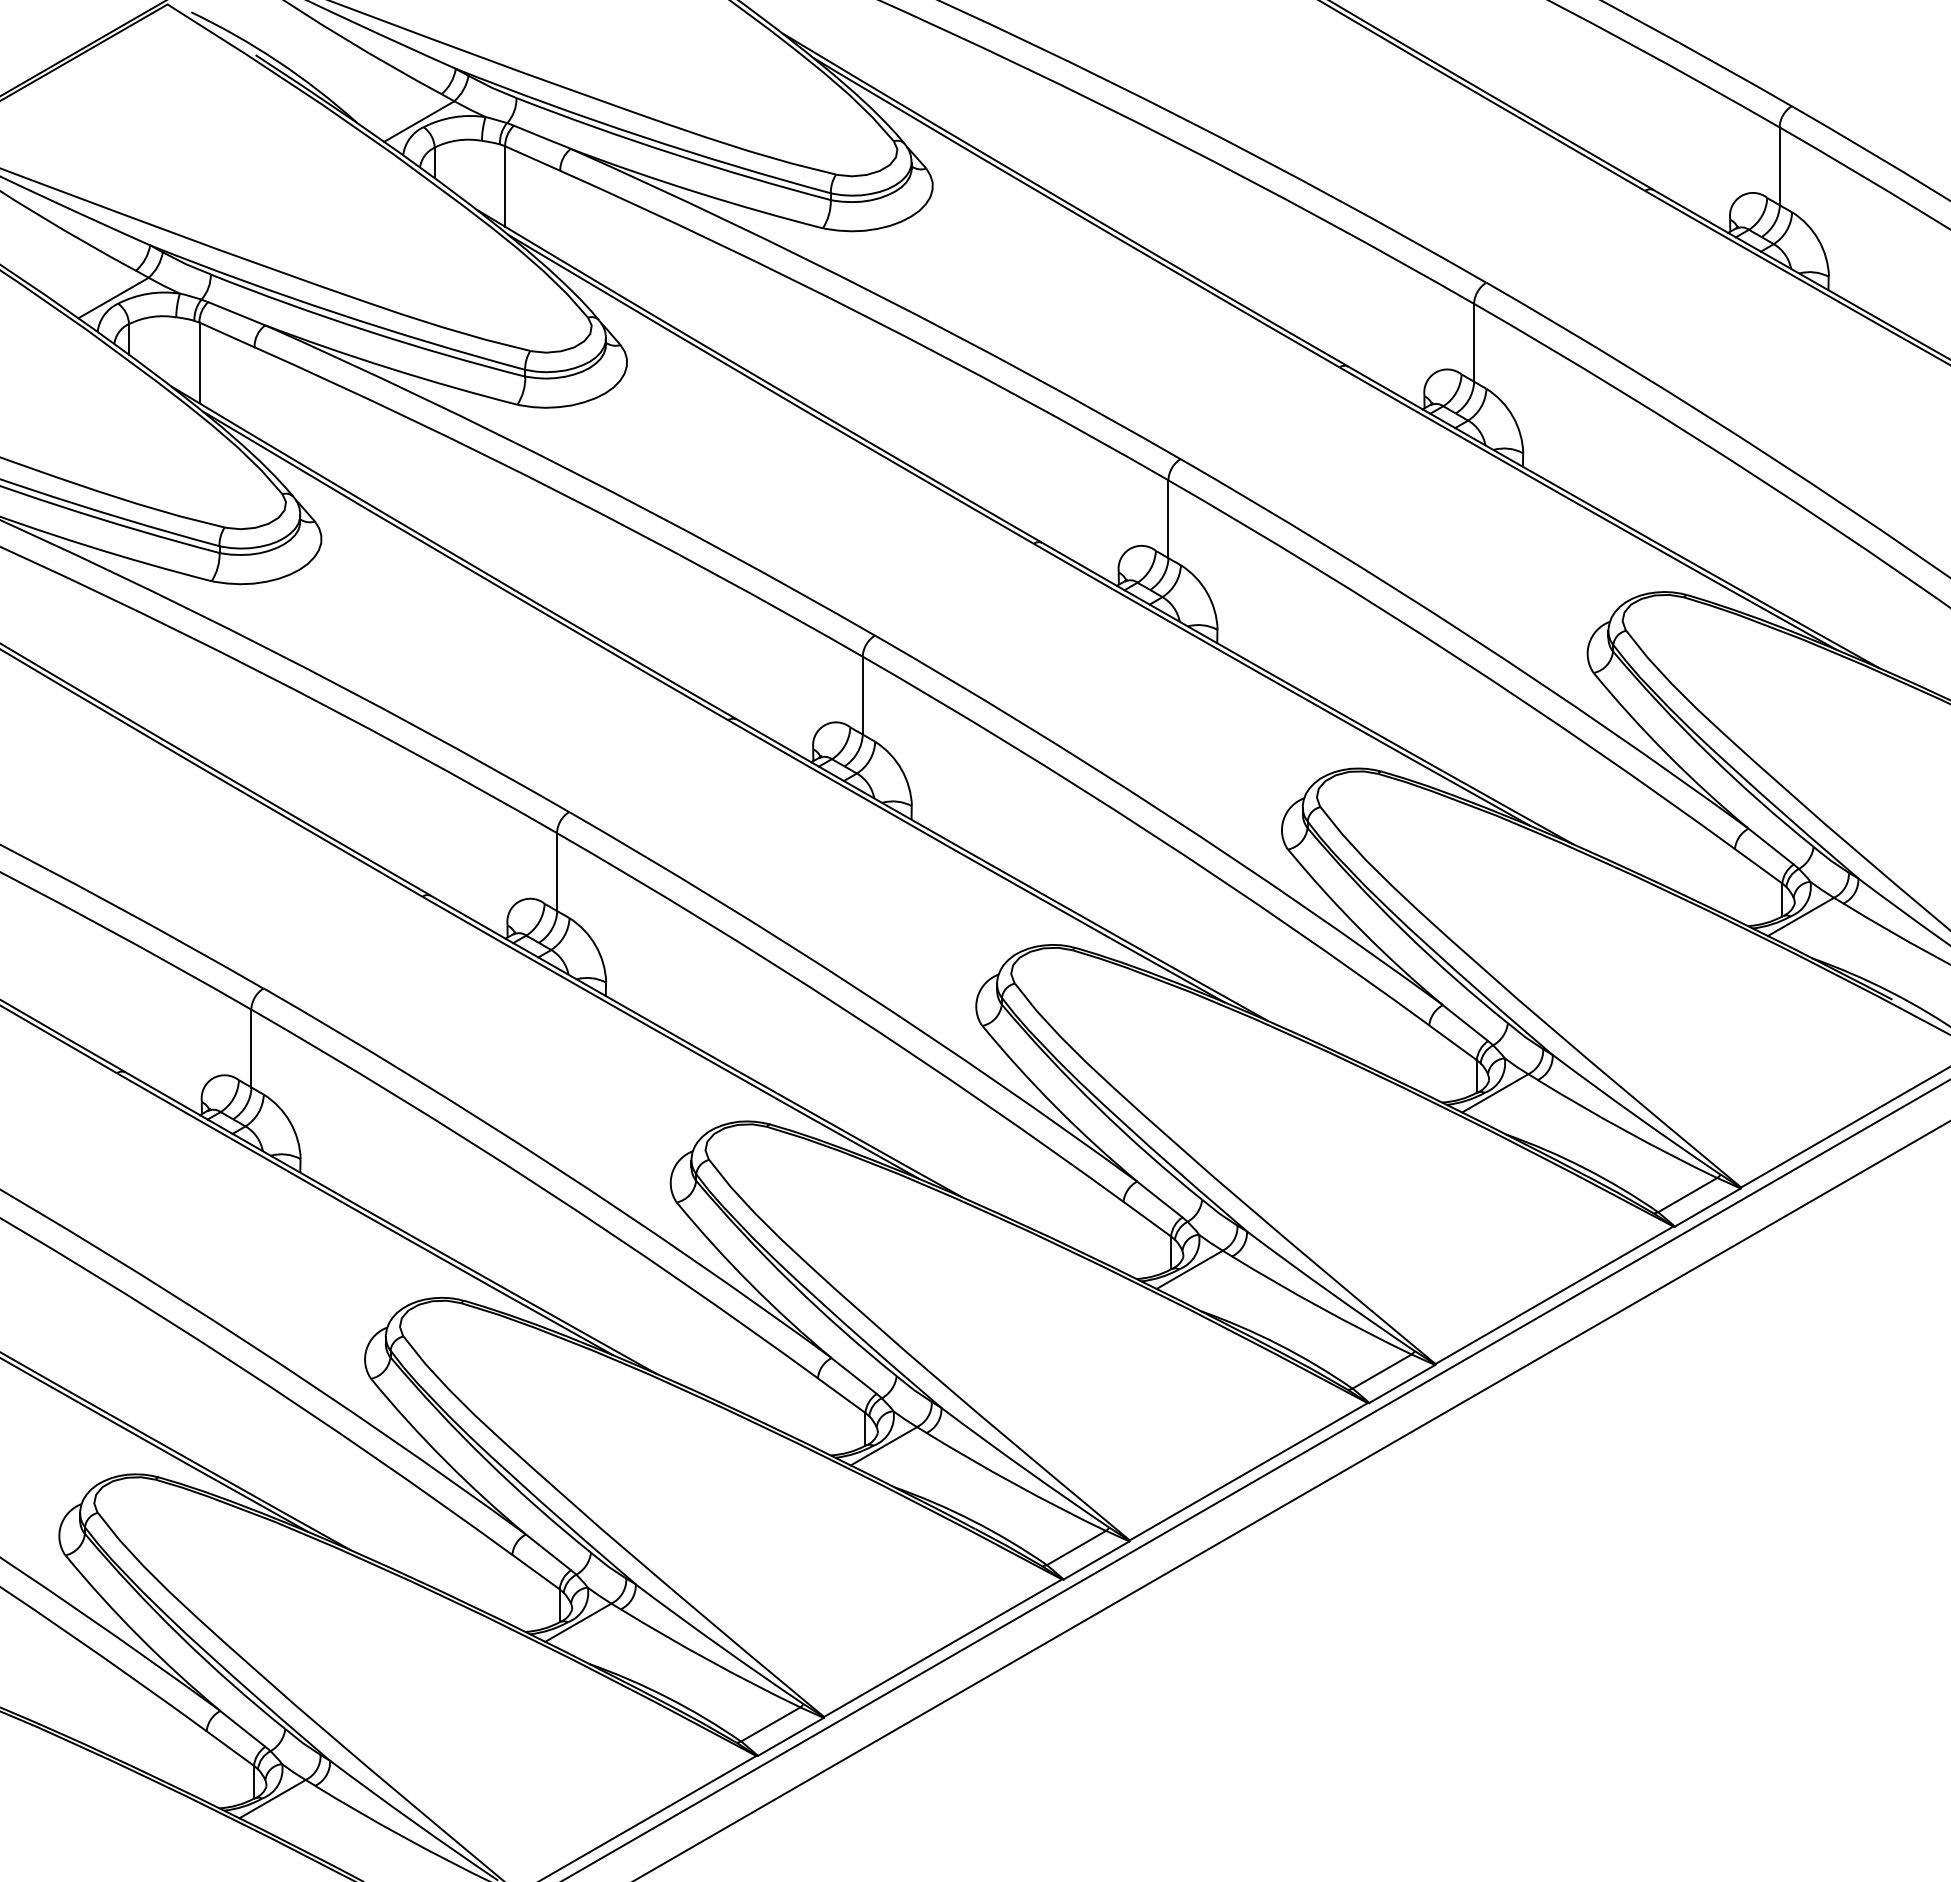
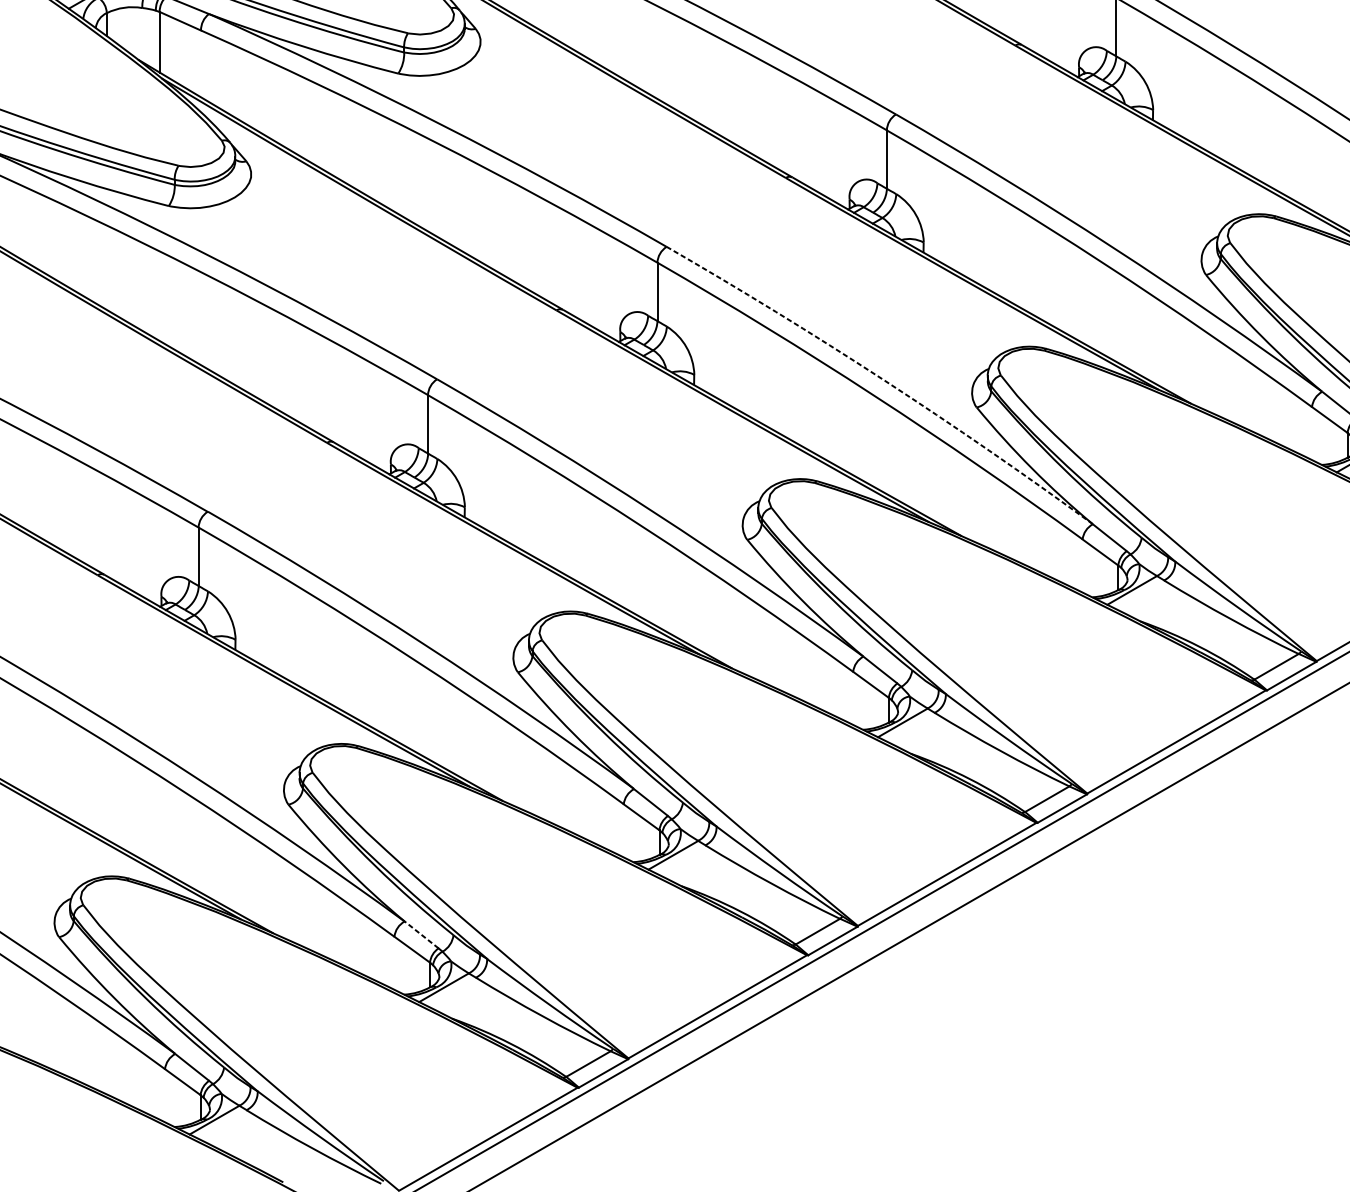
arc: (1163, 812) -> (883, 379), solid -> dashed
line: (547, 1551) -> (420, 934), solid -> dashed

